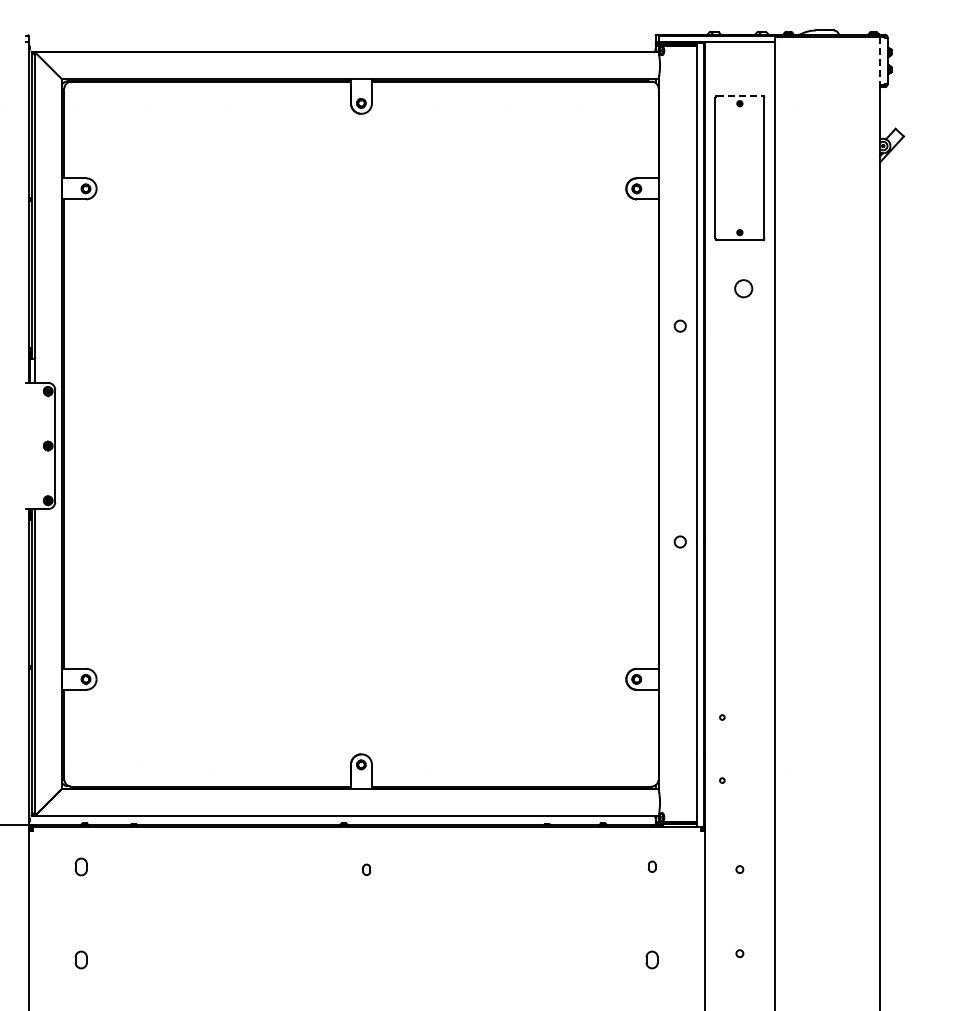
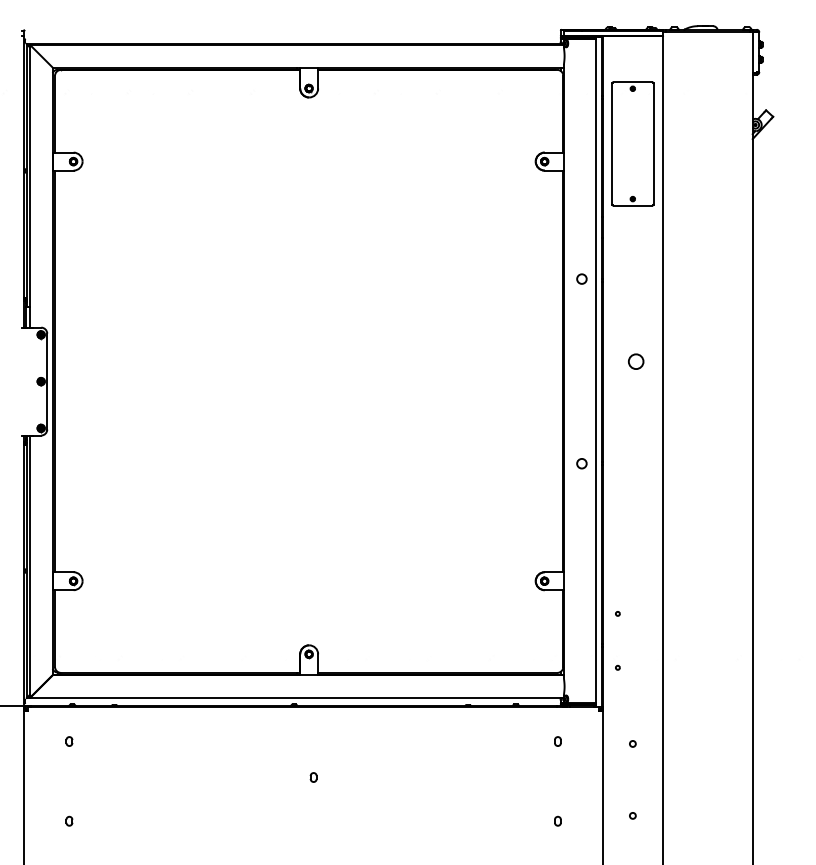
line: (880, 61) -> (753, 52), dashed -> solid
line: (740, 96) -> (633, 82), dashed -> solid
circle: (743, 288) -> (635, 361), moved
part: (80, 866) -> (68, 741), size x0.62
part: (366, 869) -> (313, 777), moved
part: (80, 959) -> (68, 820), size x0.62
part: (652, 959) -> (558, 820), size x0.62

